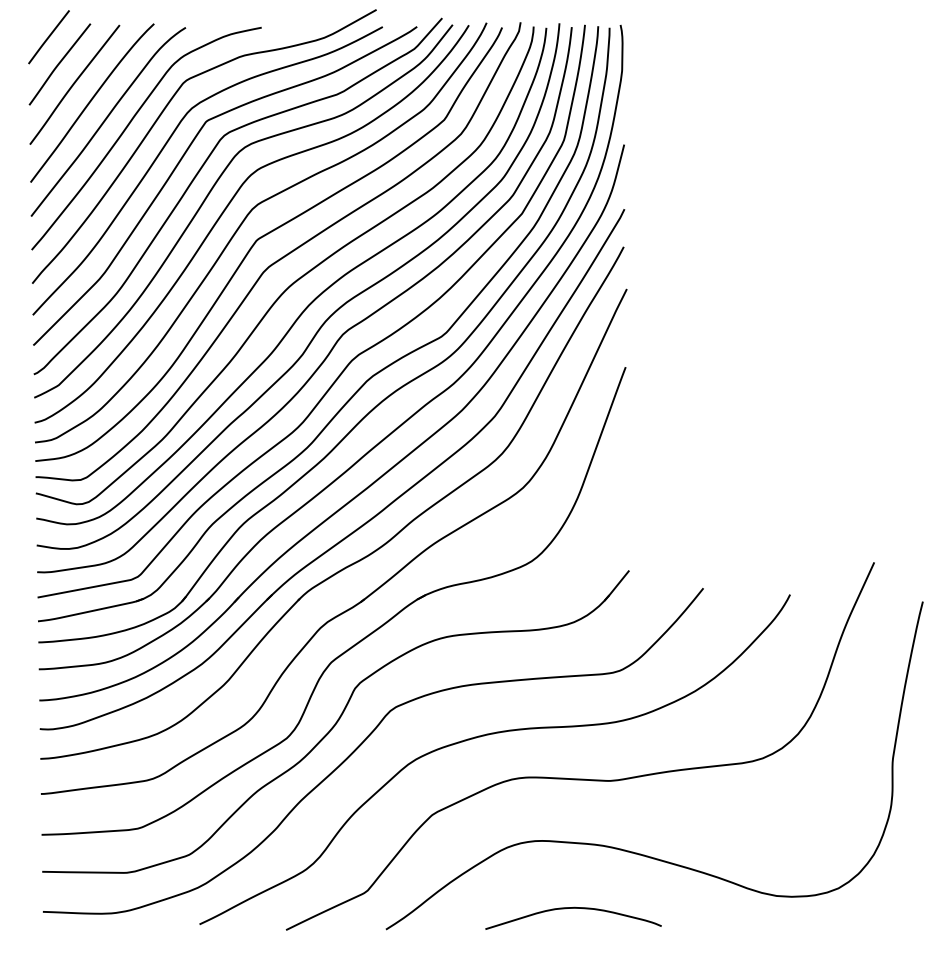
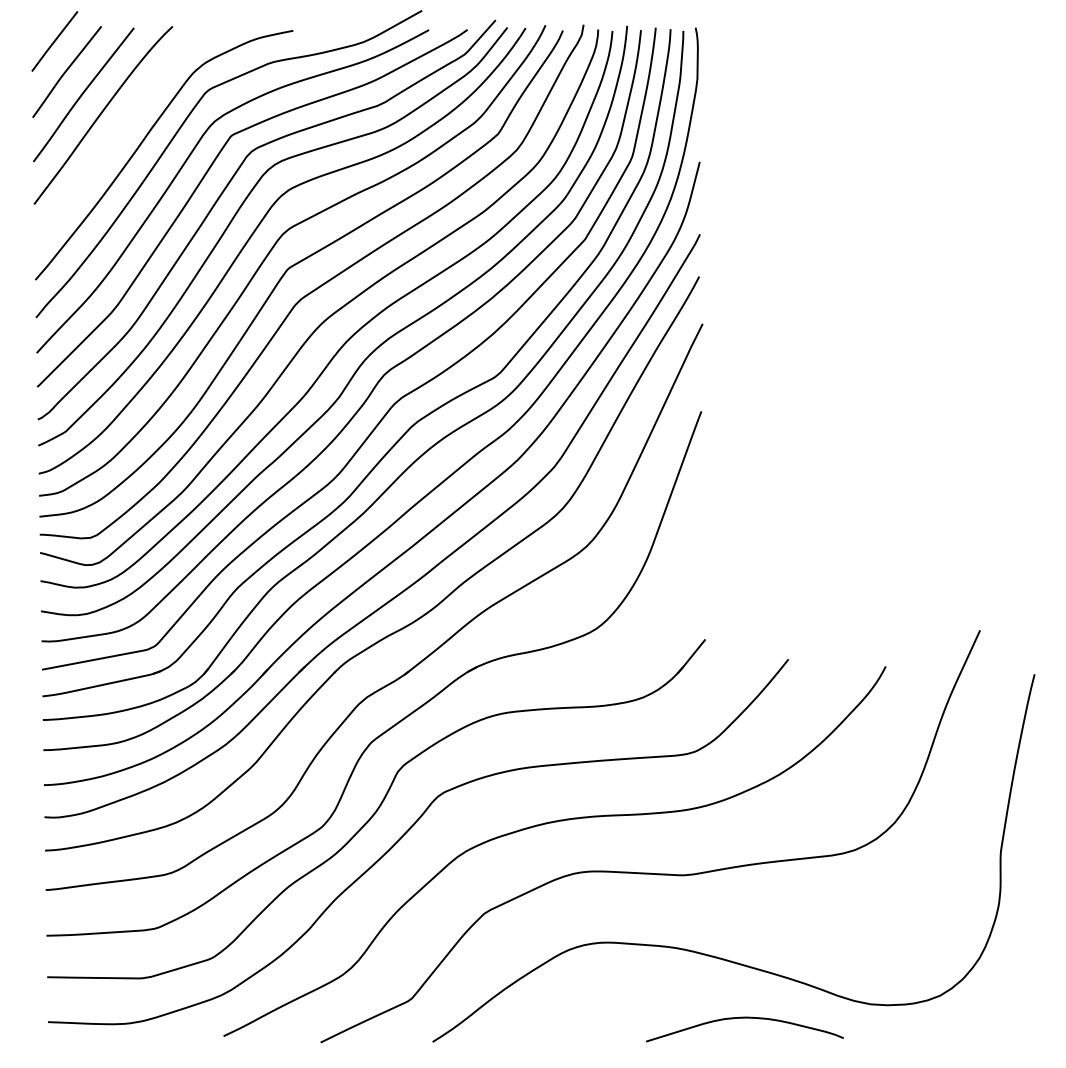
curve: (105, 121) -> (118, 135), removed
curve: (573, 908) -> (744, 1018), moved

